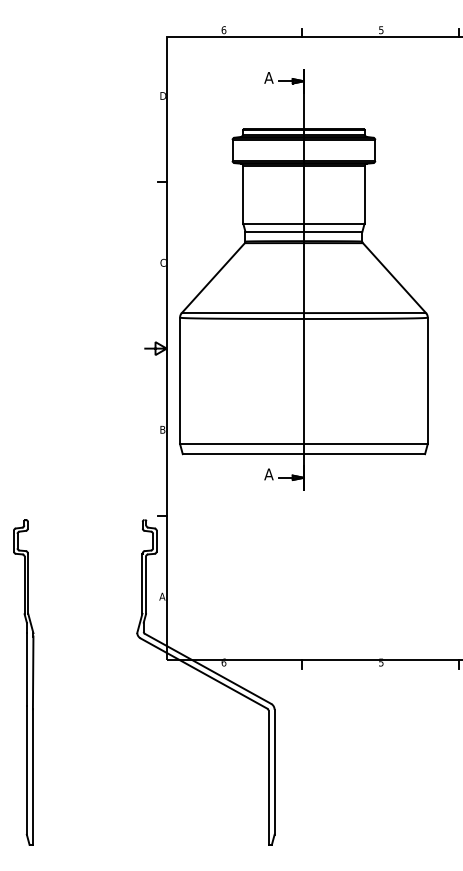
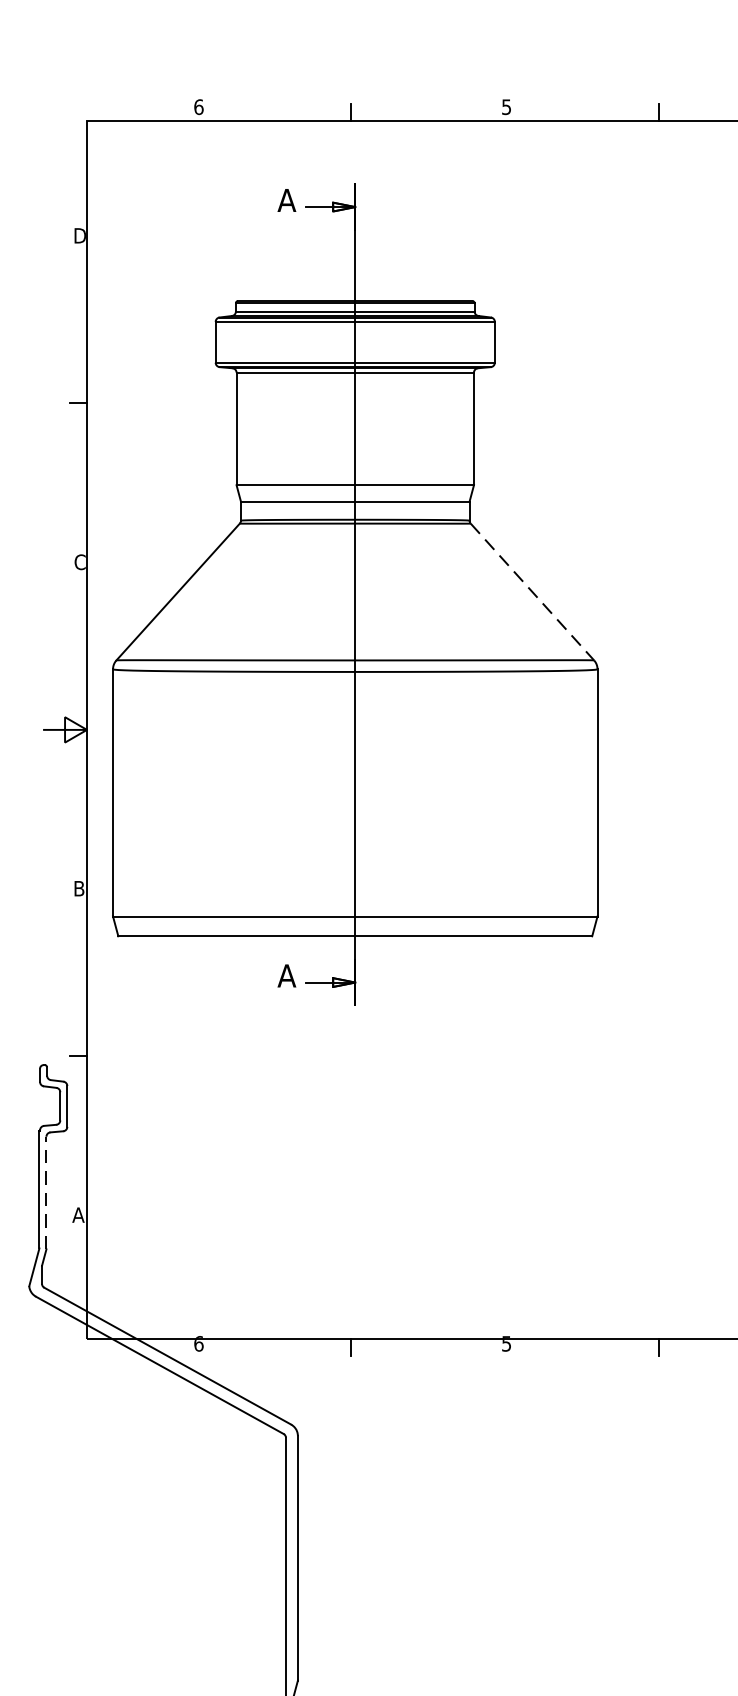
line: (394, 278) -> (532, 592), solid -> dashed
line: (146, 585) -> (47, 1193), solid -> dashed

